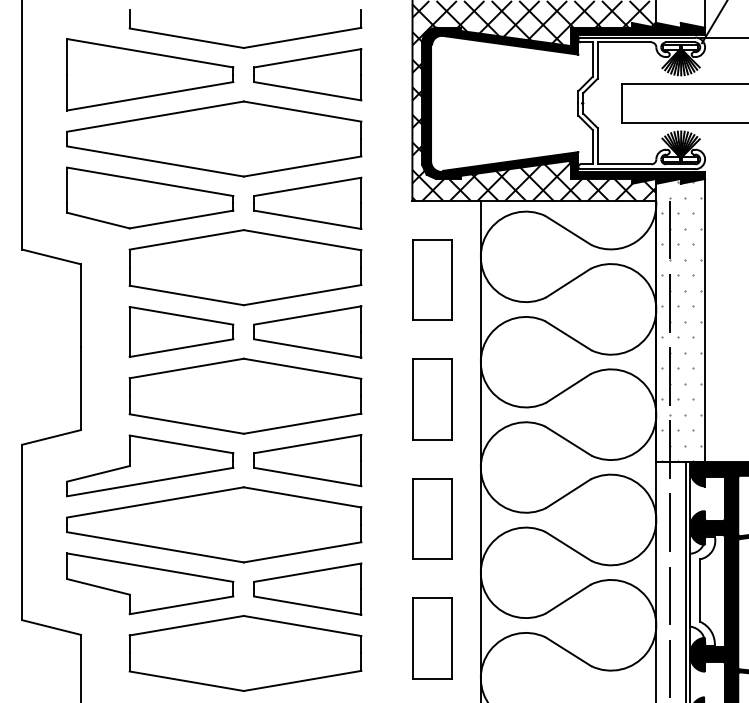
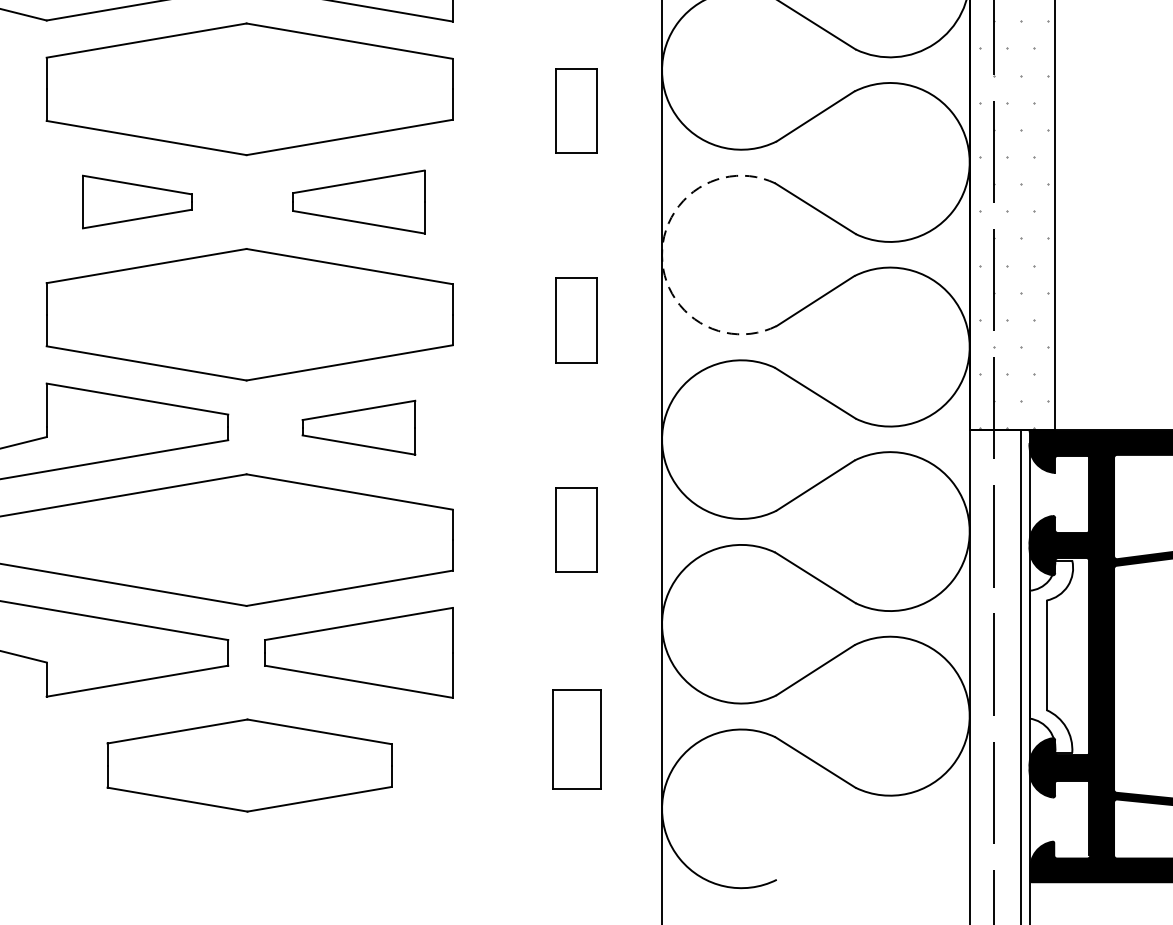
part: (432, 279) -> (577, 110), size x0.6
part: (181, 331) -> (137, 201), size x0.6
part: (307, 331) -> (358, 201), size x0.7
arc: (480, 362) -> (661, 255), solid -> dashed
part: (432, 399) -> (577, 320), size x0.6
part: (307, 460) -> (358, 427), size x0.6
part: (432, 518) -> (577, 528), size x0.6
part: (432, 638) -> (577, 739), size x0.7
part: (245, 653) -> (249, 765), size x0.7

